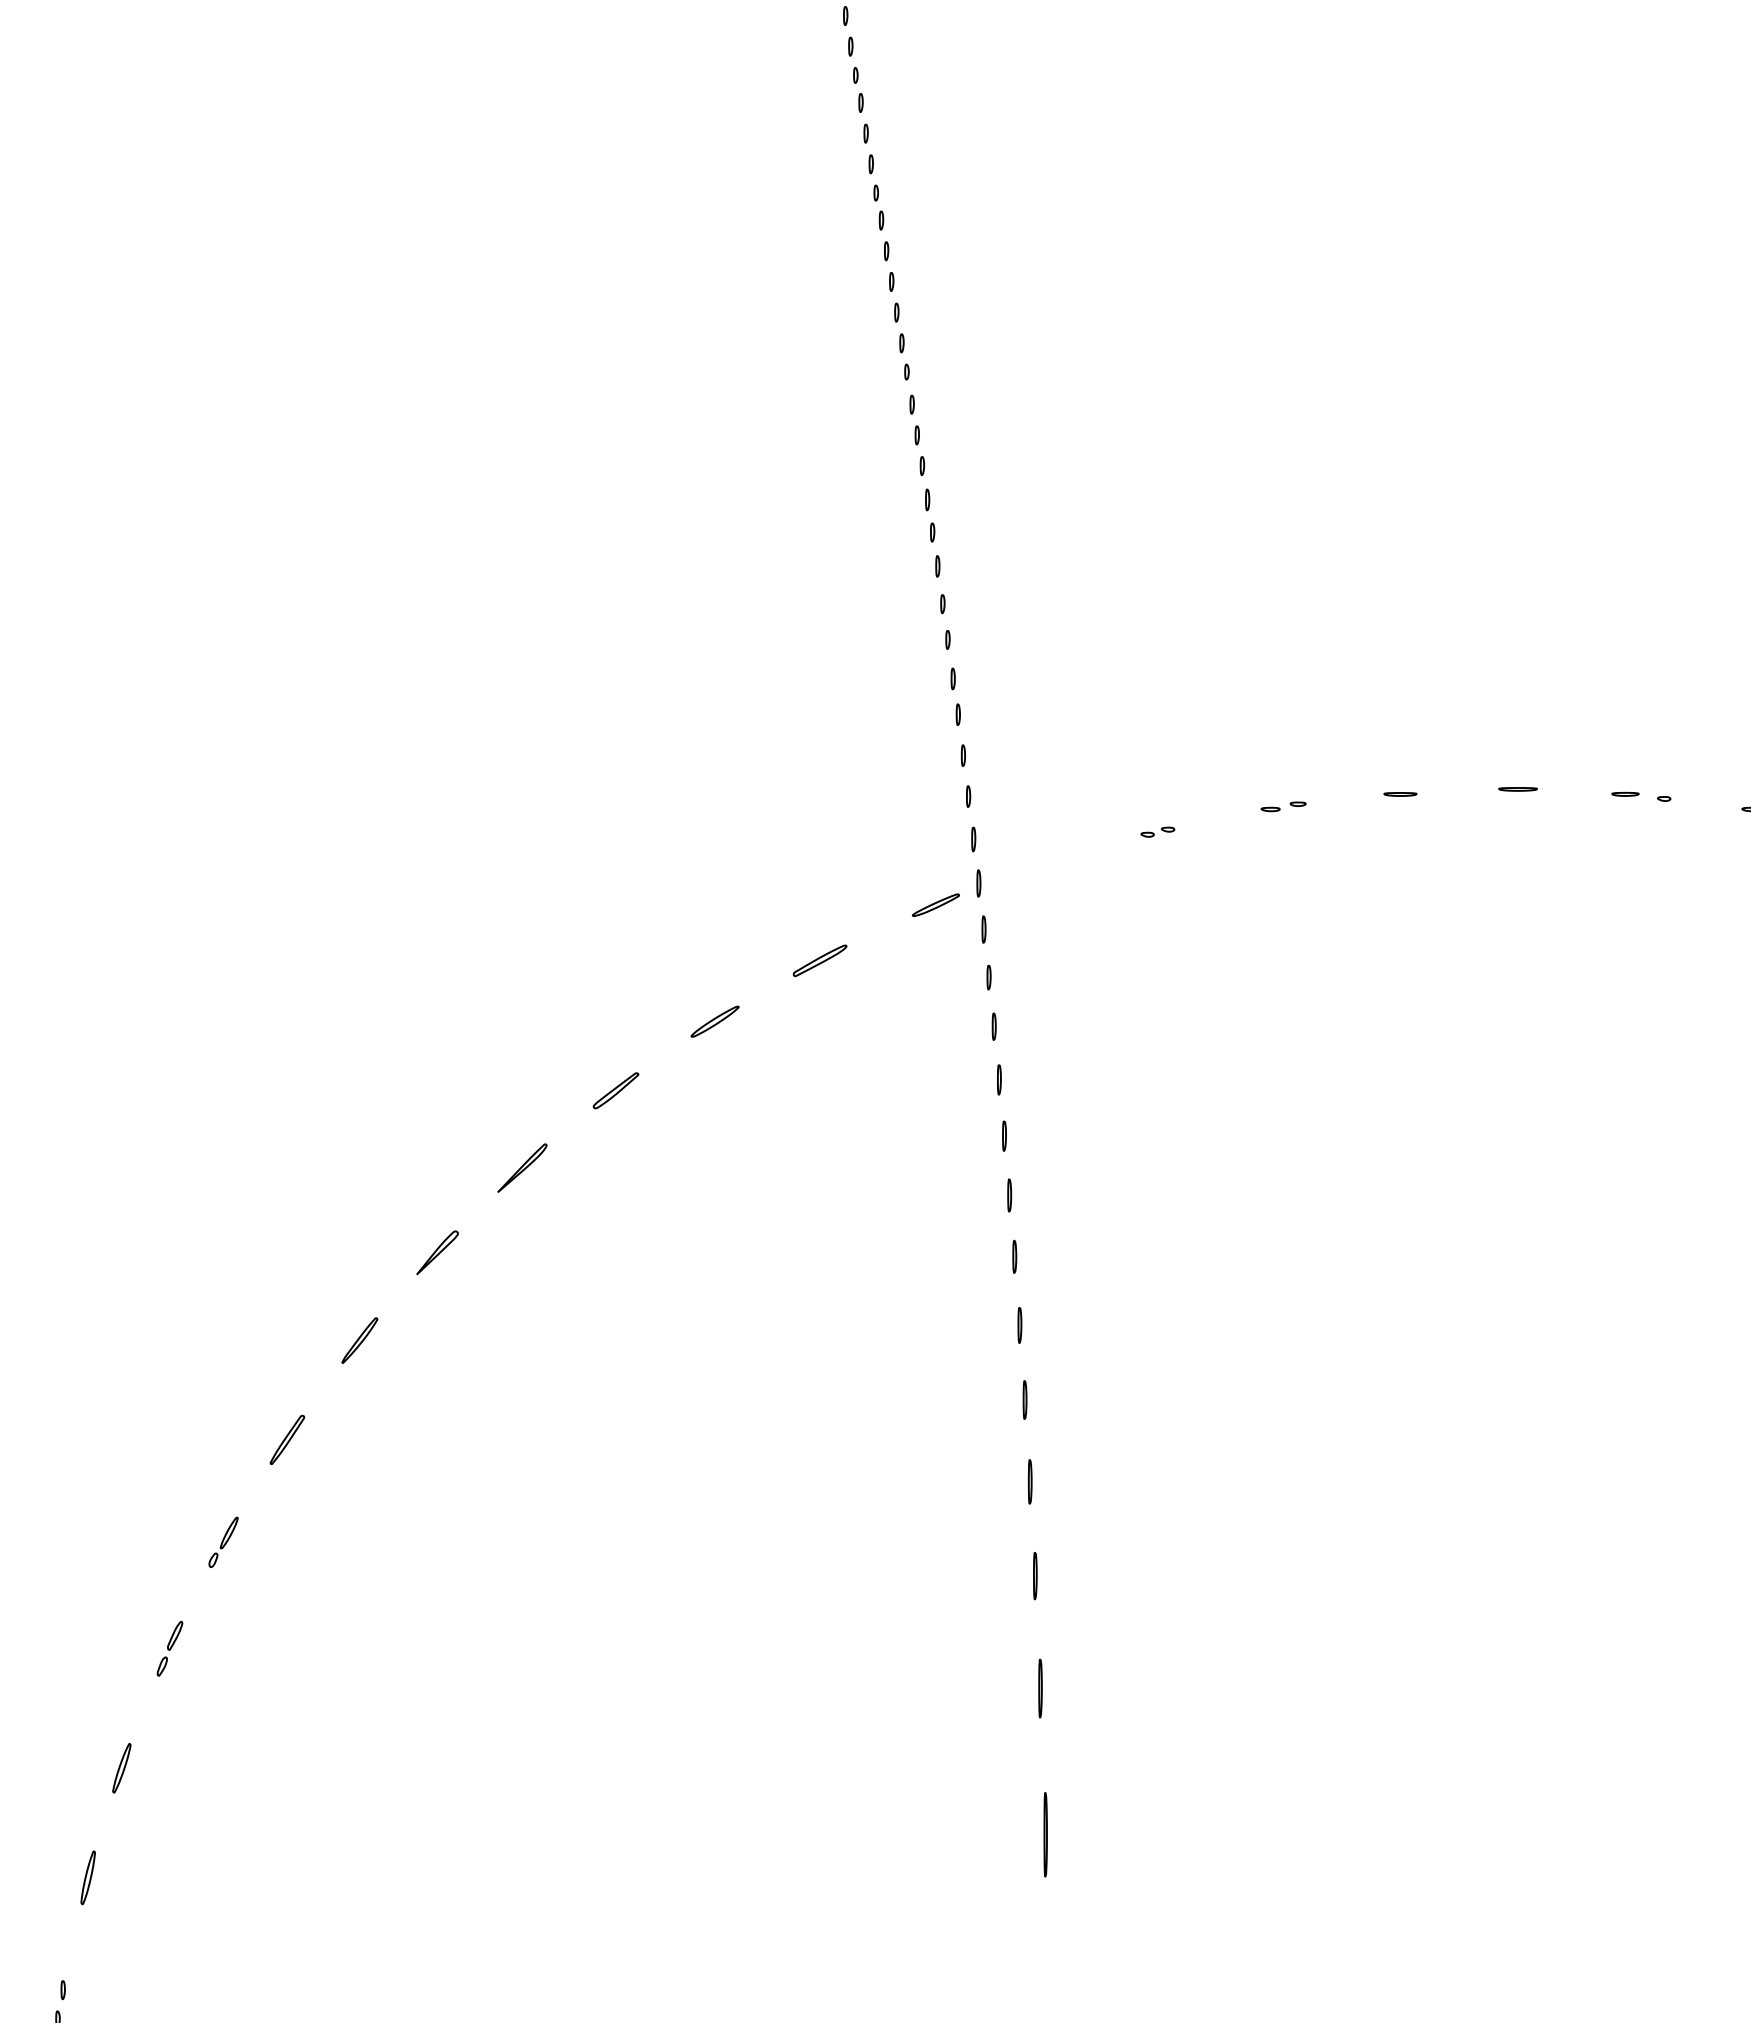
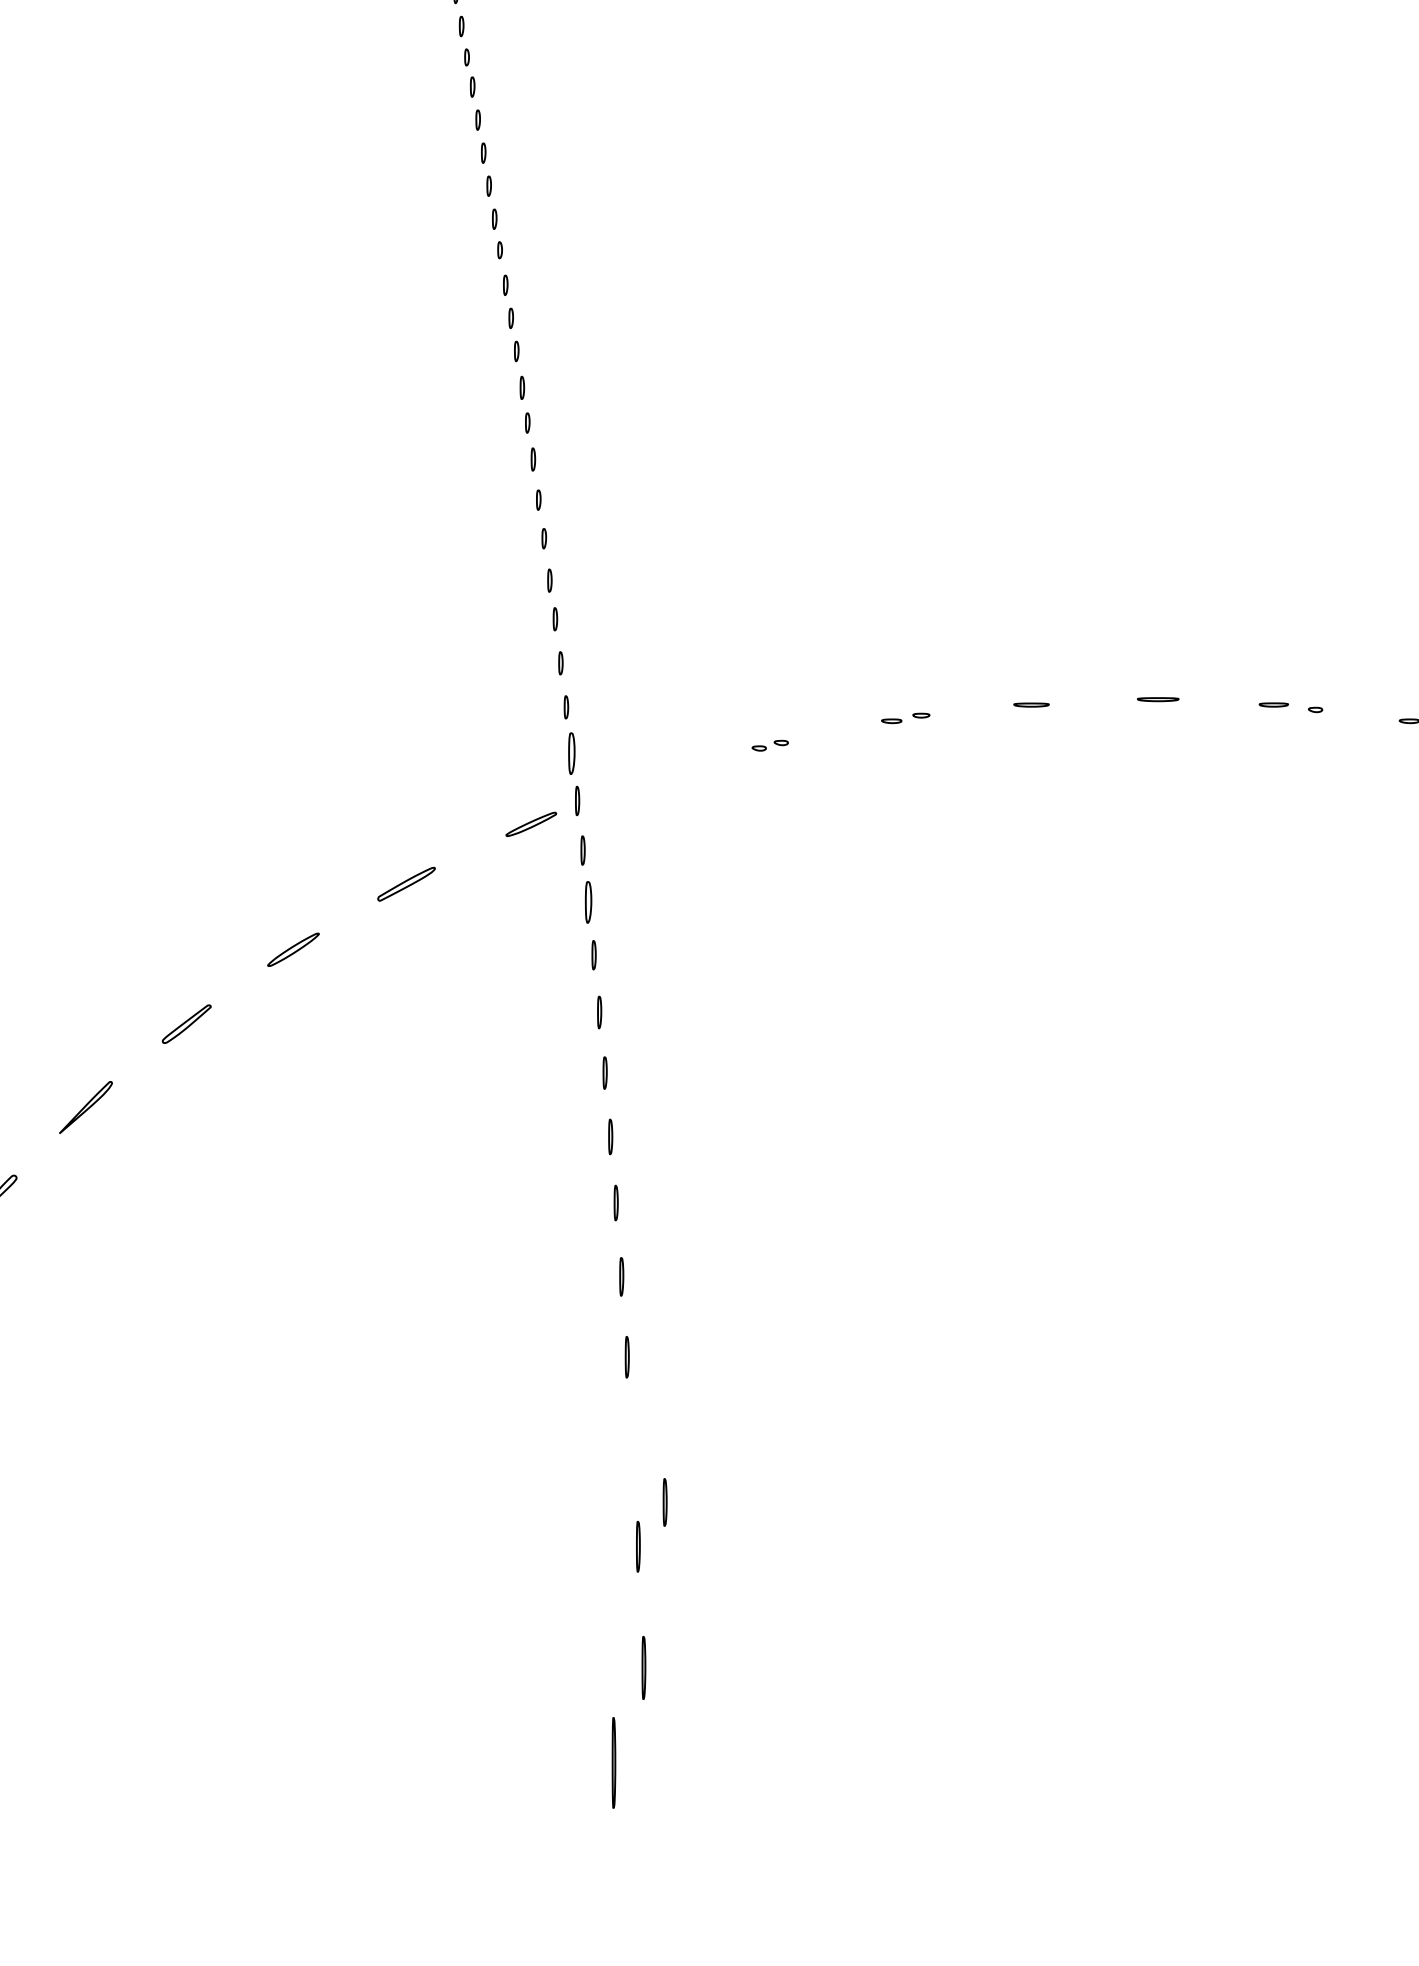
part: (973, 839) -> (571, 753), size x1.6
part: (988, 977) -> (587, 902), size x1.6
part: (1029, 1481) -> (664, 1502), moved
line: (1045, 1834) -> (613, 1762), moved

